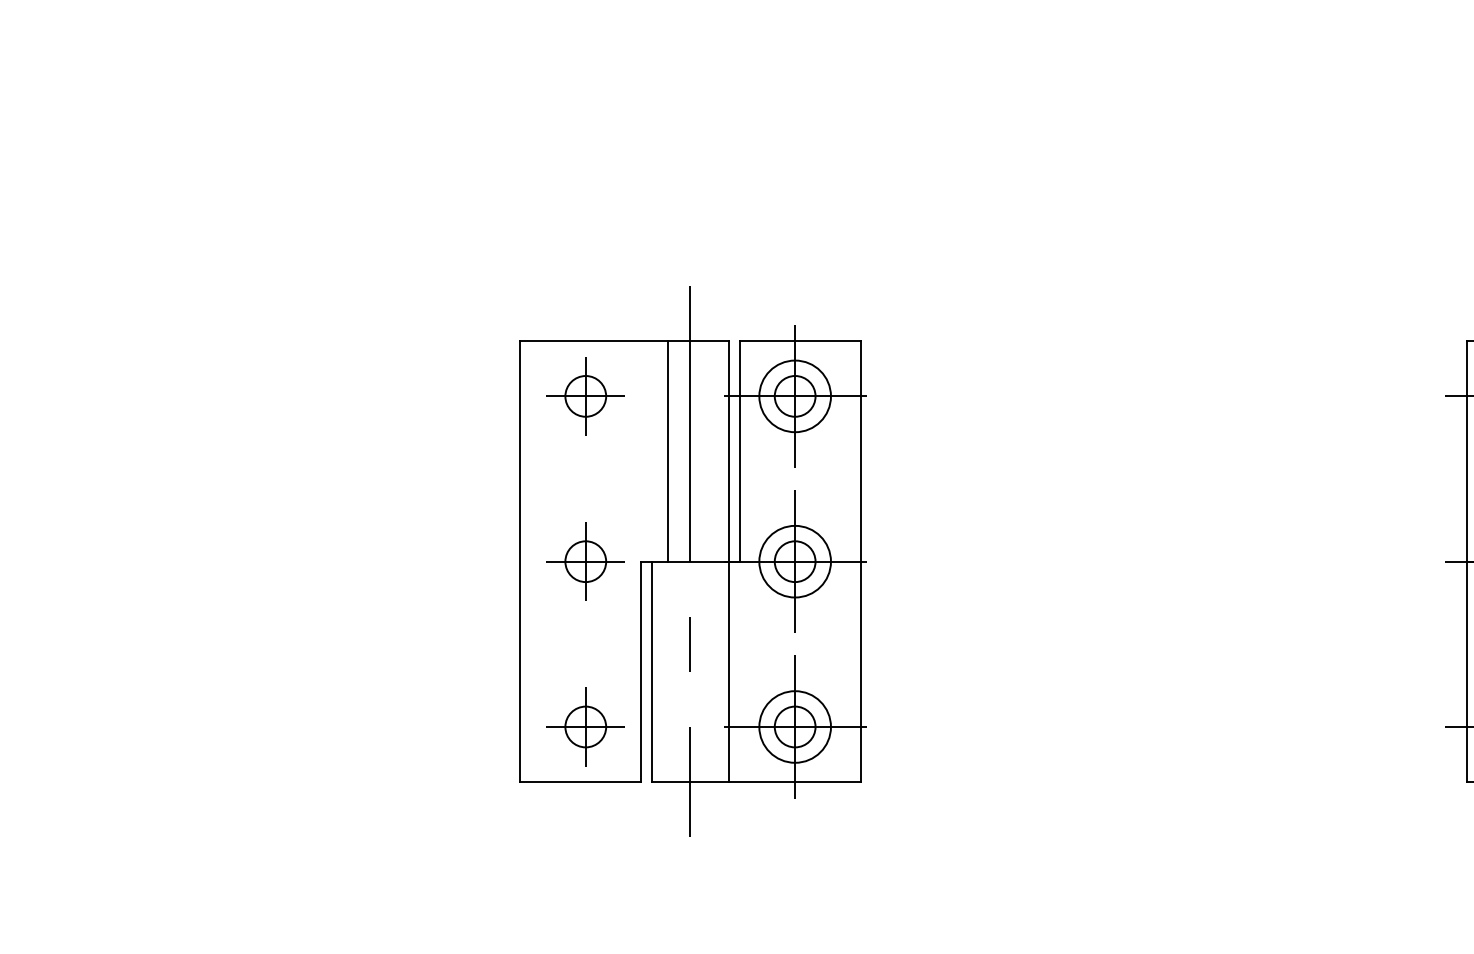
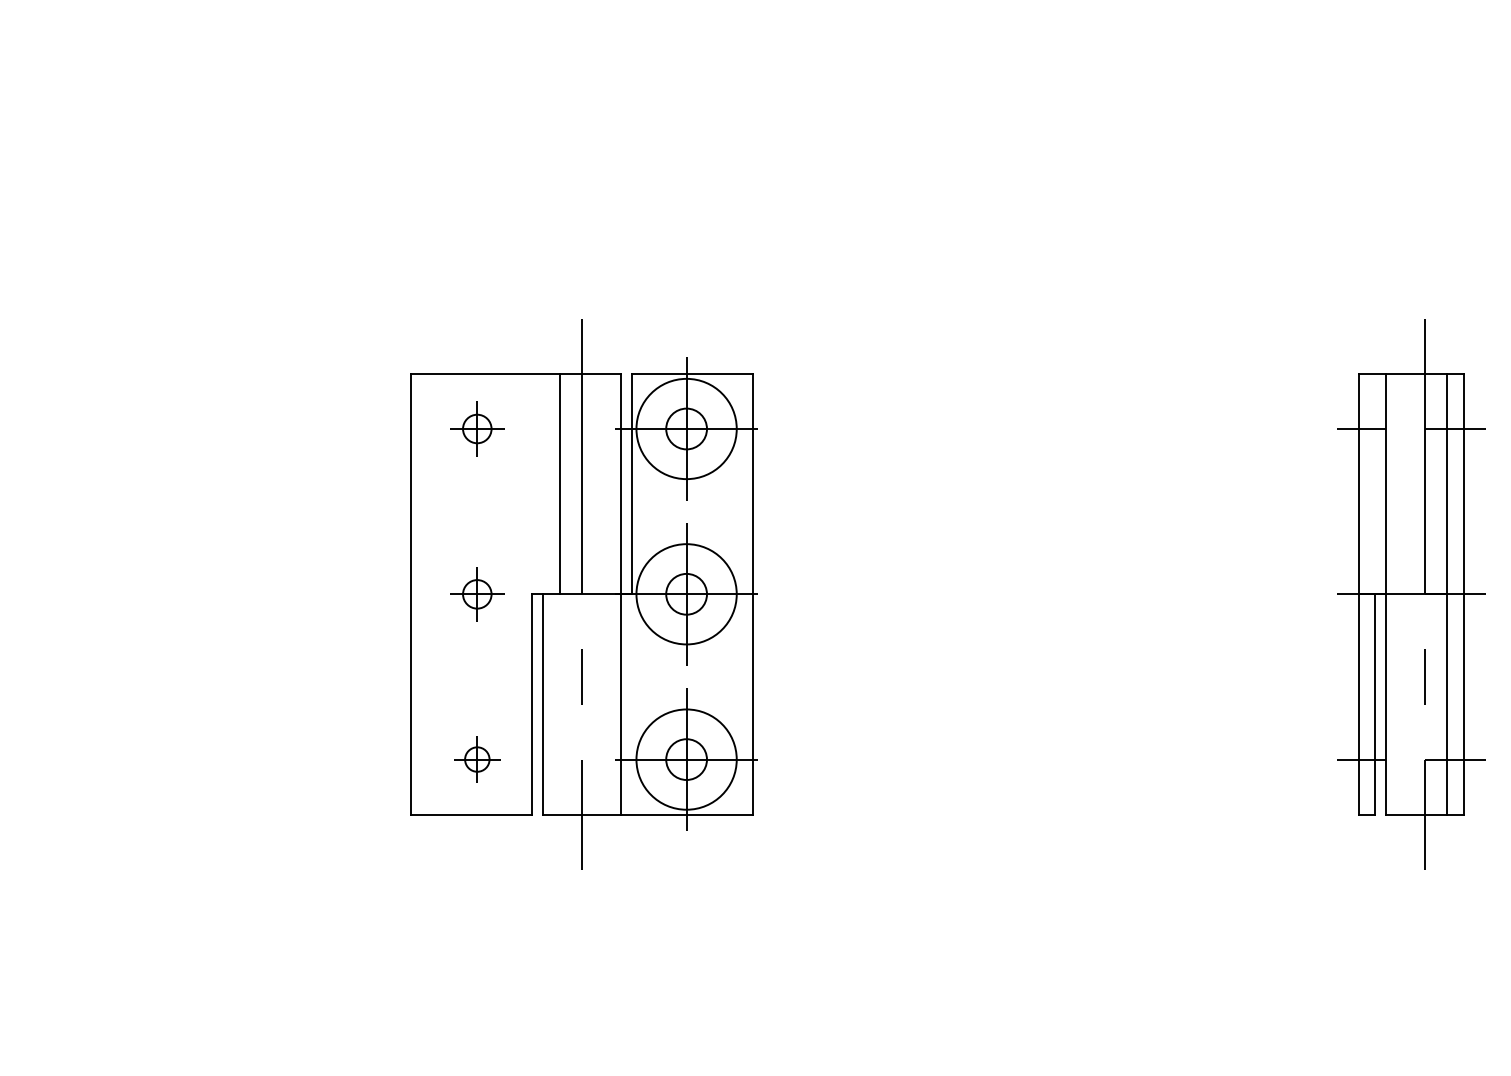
part: (586, 395) -> (477, 428), size x0.7
circle: (795, 395) -> (686, 428), size x1.4
part: (586, 561) -> (477, 594), size x0.7
circle: (795, 561) -> (686, 594), size x1.4
part: (586, 726) -> (477, 759), size x0.6
circle: (795, 726) -> (686, 759), size x1.4

